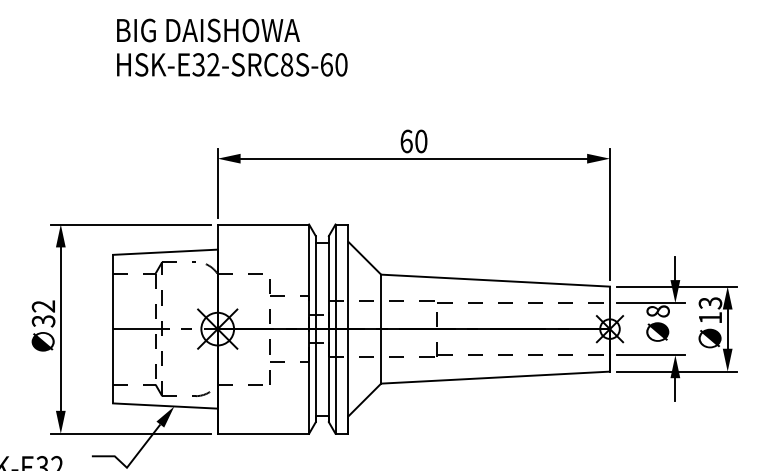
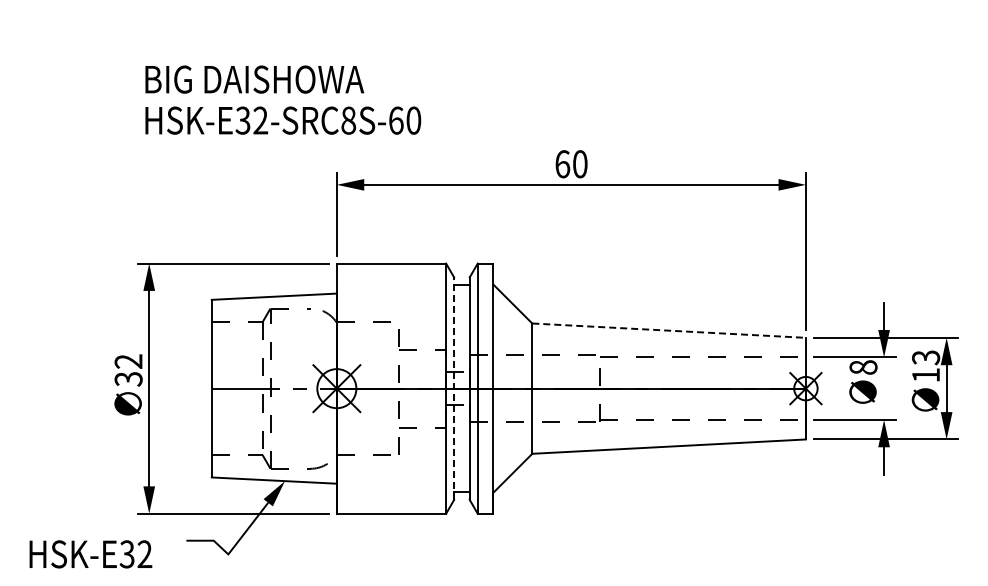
text: (232, 47) -> (283, 99), moved
line: (495, 280) -> (669, 330), solid -> dashed
line: (316, 329) -> (454, 388), solid -> dashed

